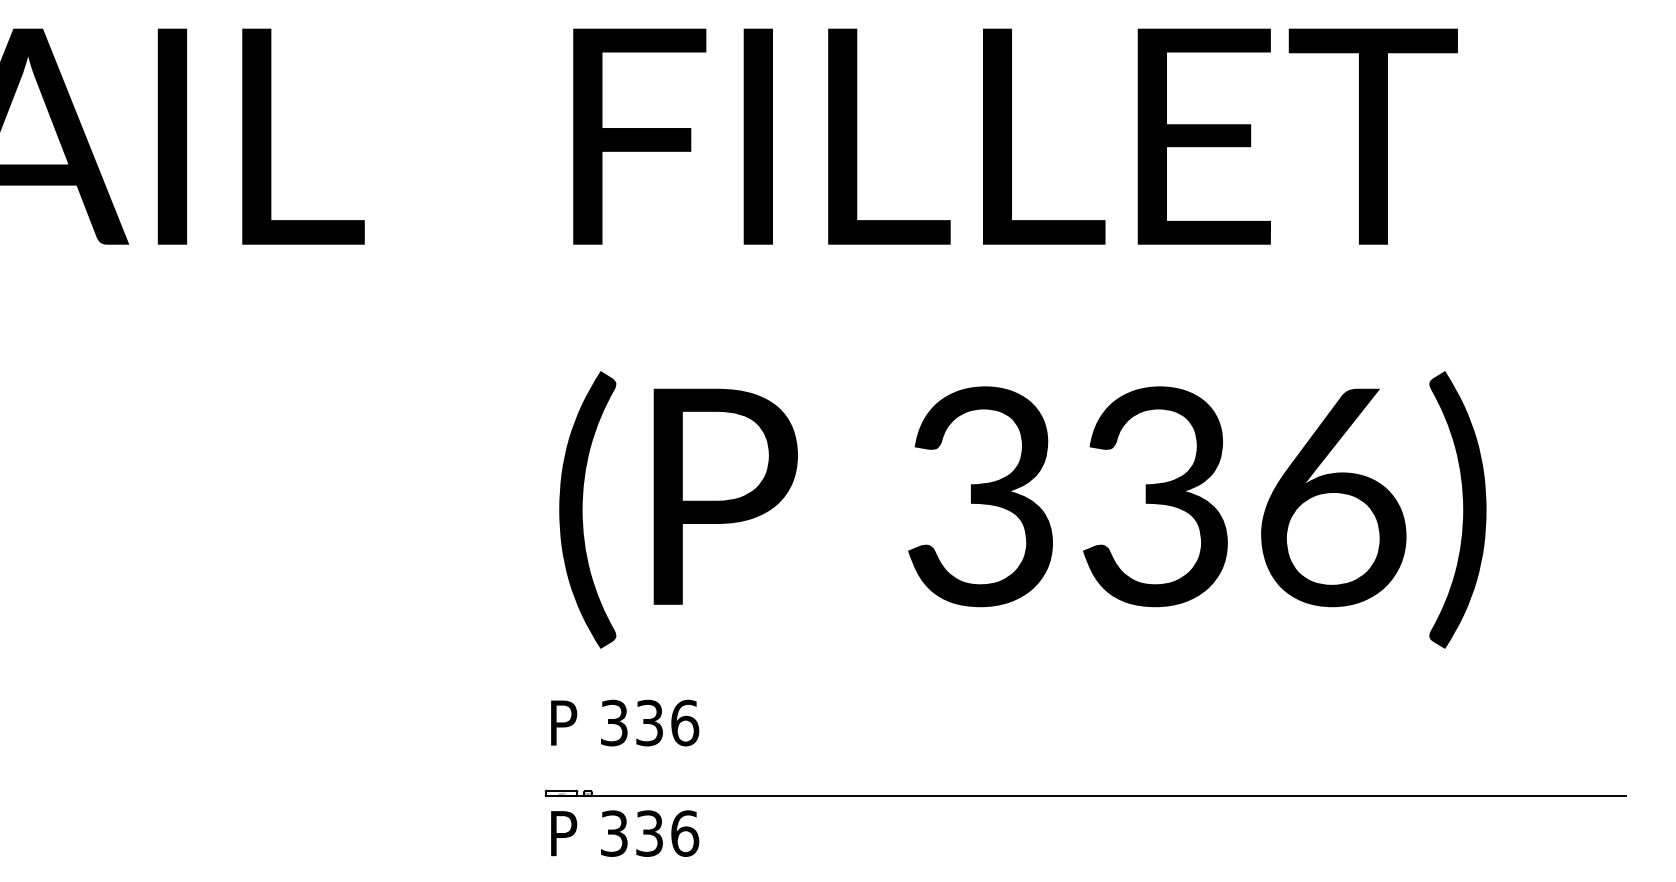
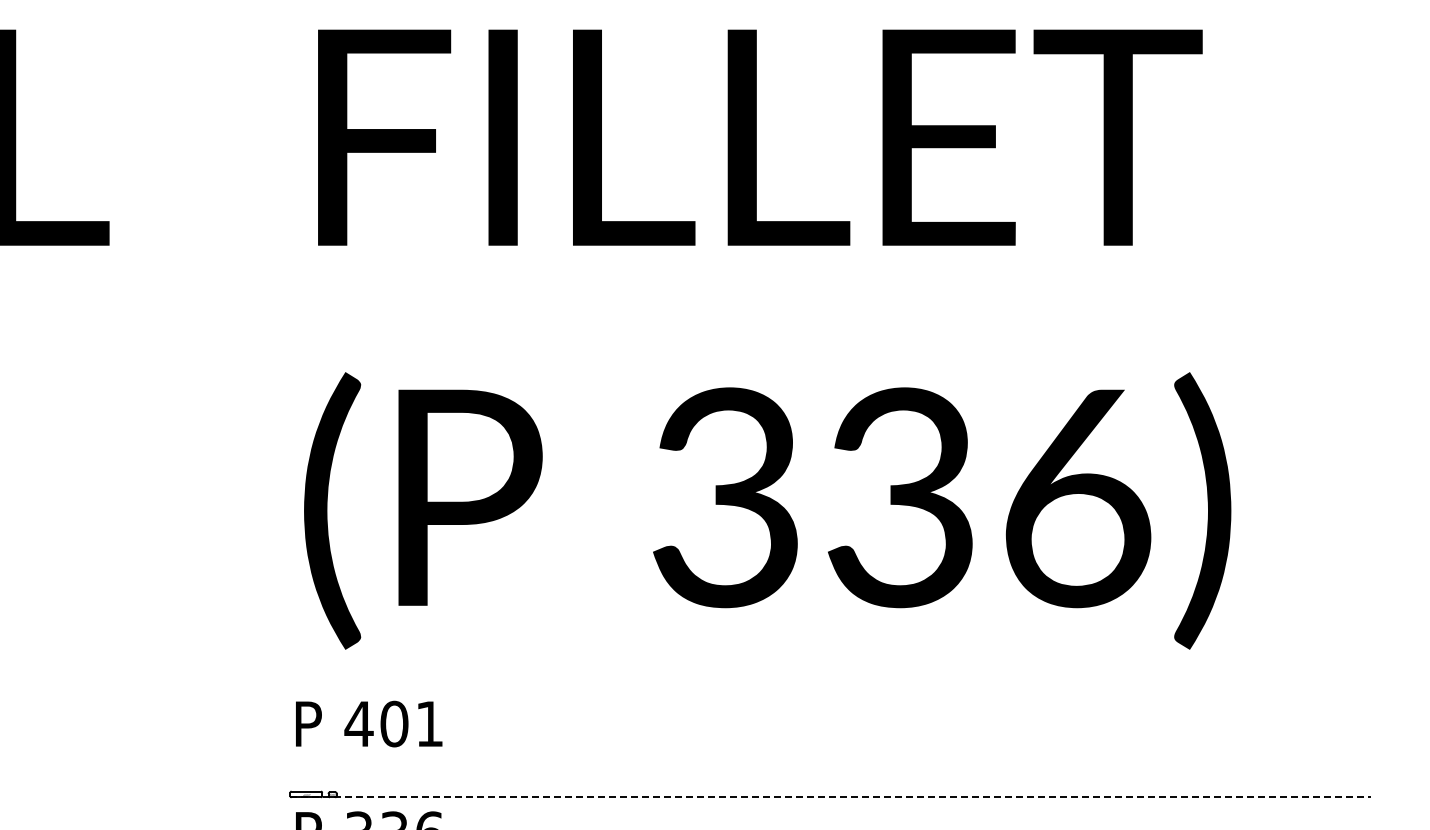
text: (649, 722) -> (394, 723), 336 -> 401
line: (1086, 796) -> (831, 797), solid -> dashed

